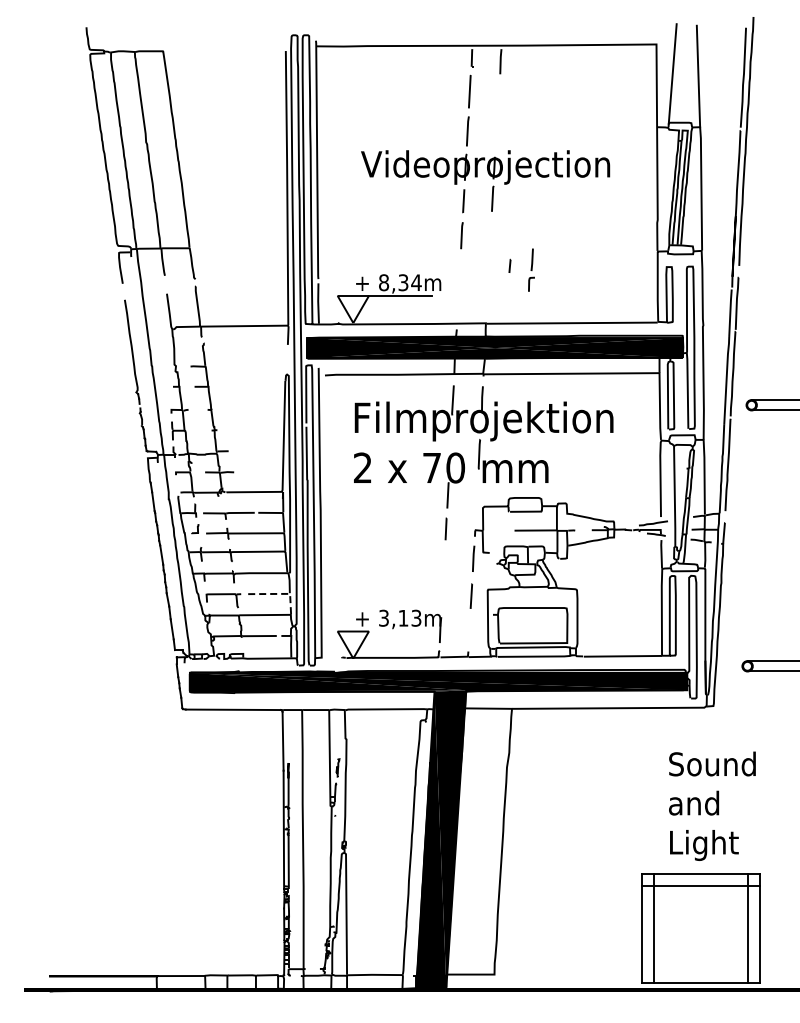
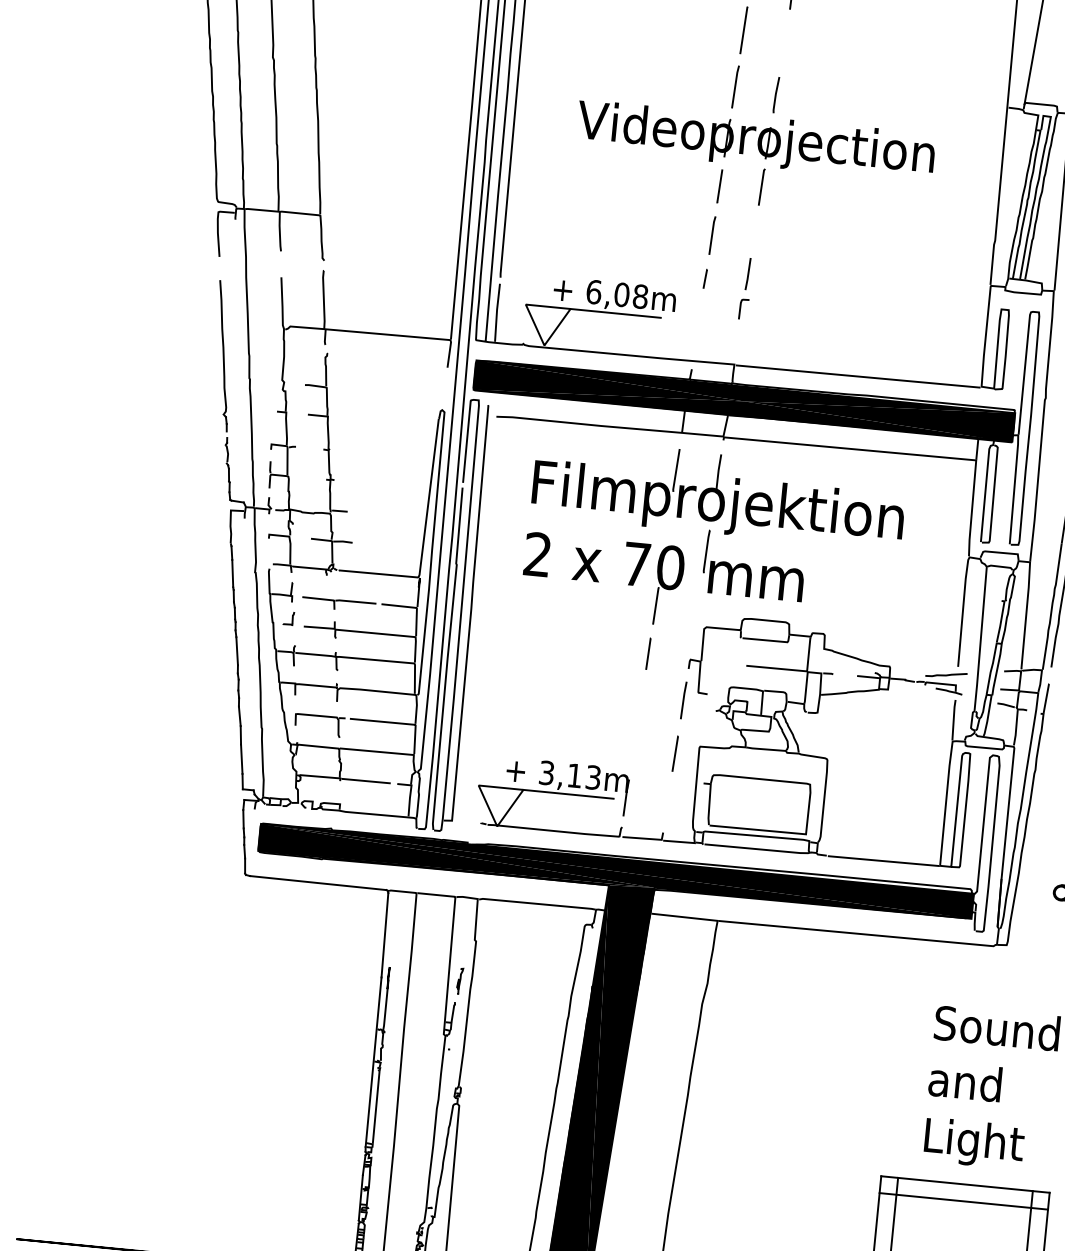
line: (496, 133) -> (776, 94), added
line: (509, 265) -> (704, 278), moved
part: (531, 269) -> (745, 287), moved
text: (400, 282) -> (617, 294), 8,34m -> 6,08m
line: (277, 593) -> (397, 722), dashed -> solid
line: (399, 631) -> (567, 794), added

